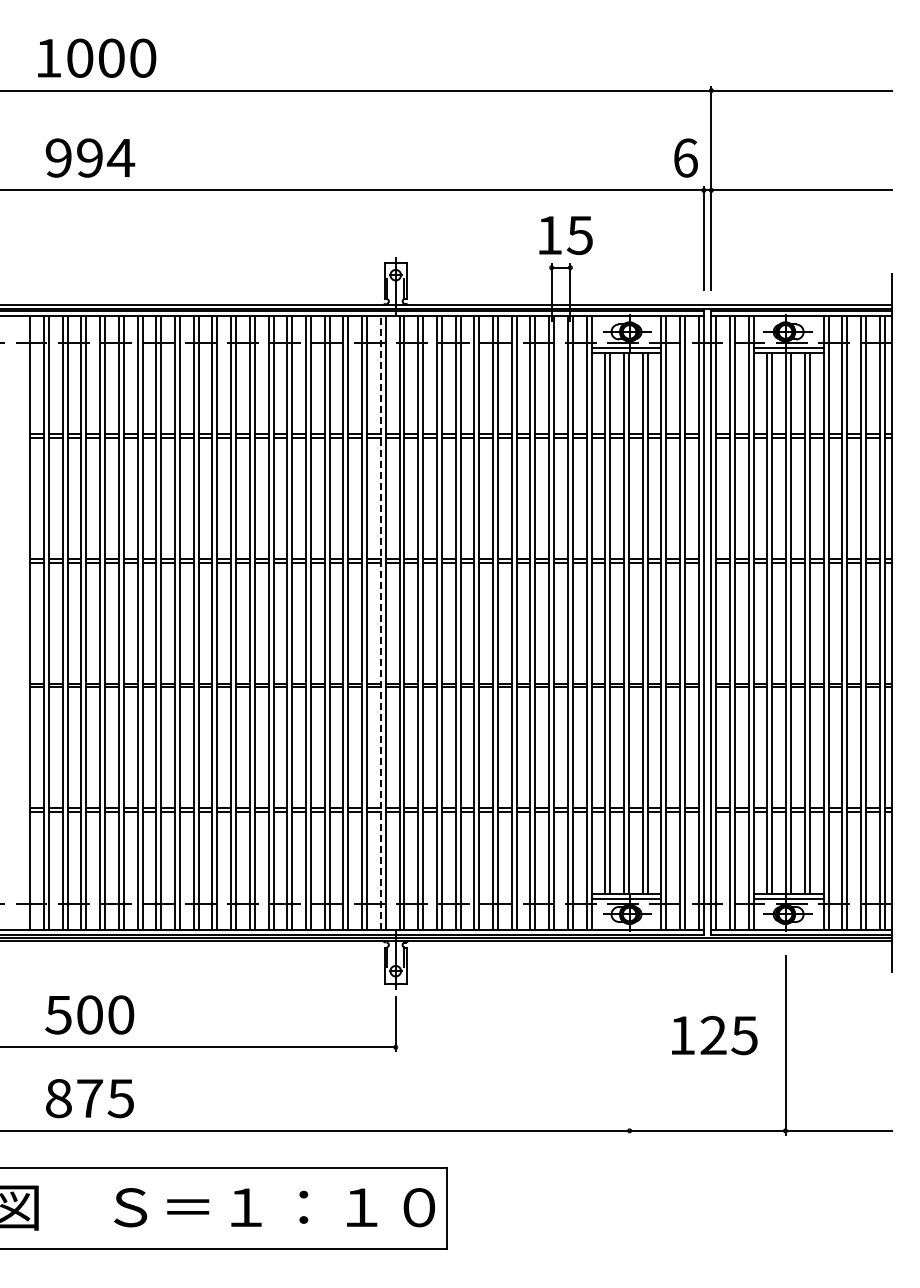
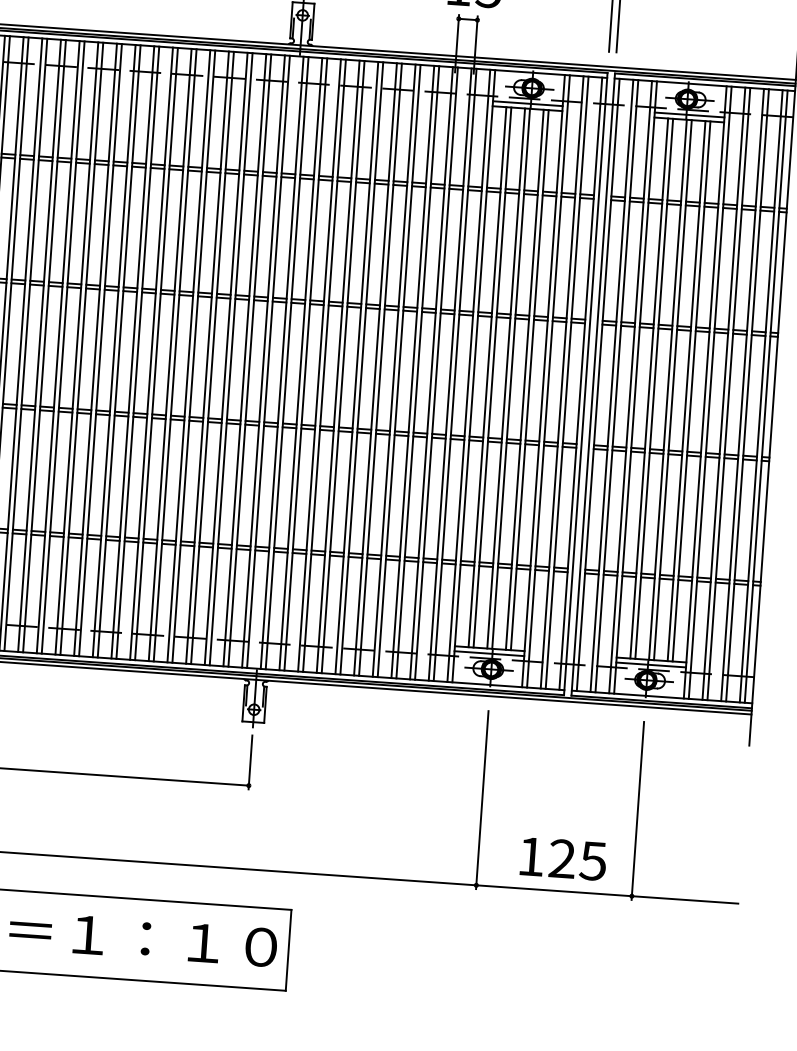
line: (380, 623) -> (263, 361), dashed -> solid
text: (714, 1035) -> (563, 858), moved
line: (629, 1045) -> (482, 800), added

